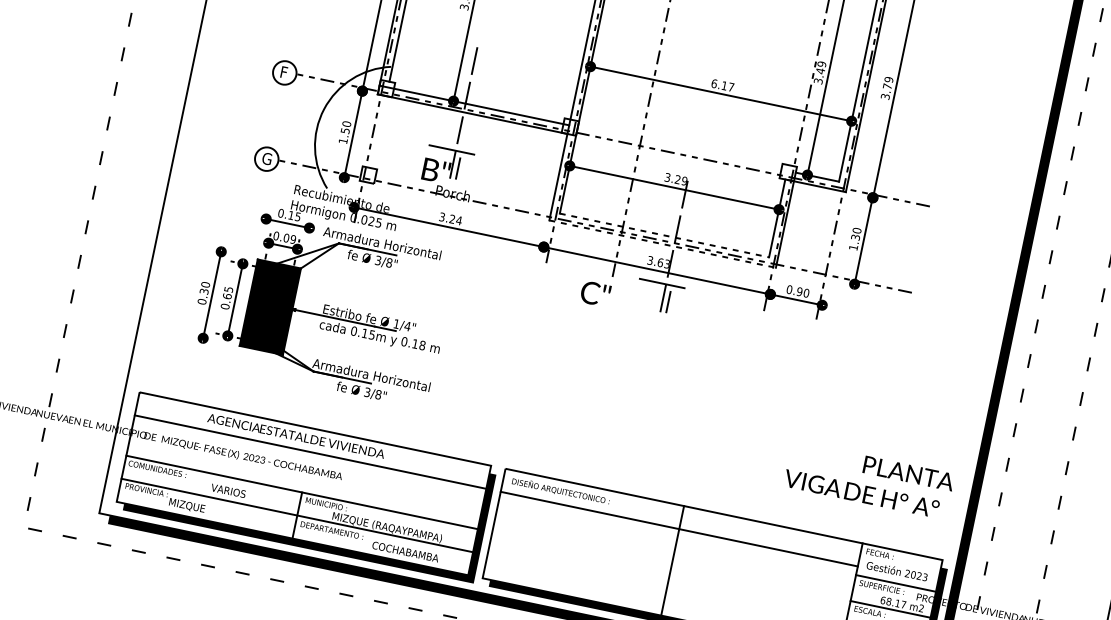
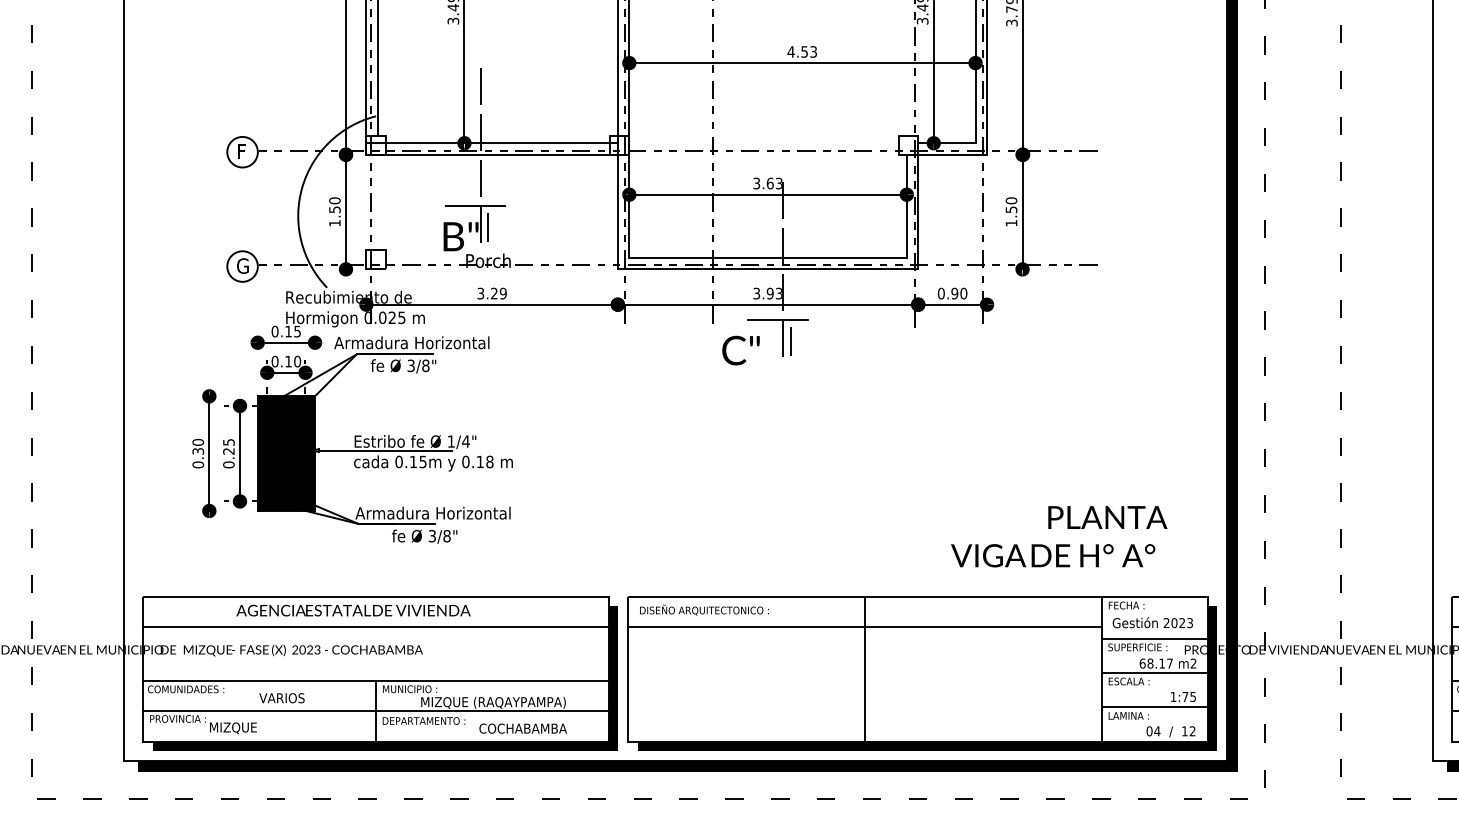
text: (722, 85) -> (801, 51), 6.17 -> 4.53
text: (681, 180) -> (774, 183), 3.29 -> 3.63
text: (458, 220) -> (502, 293), 3.24 -> 3.29
line: (664, 235) -> (768, 257), dashed -> solid
text: (854, 237) -> (1010, 209), 1.30 -> 1.50
text: (289, 238) -> (292, 361), 0.09 -> 0.10
line: (662, 244) -> (768, 269), dashed -> solid
text: (659, 262) -> (769, 293), 3.63 -> 3.93
text: (595, 293) -> (740, 350), moved
text: (227, 295) -> (228, 450), 0.65 -> 0.25
text: (869, 480) -> (1059, 536), moved

